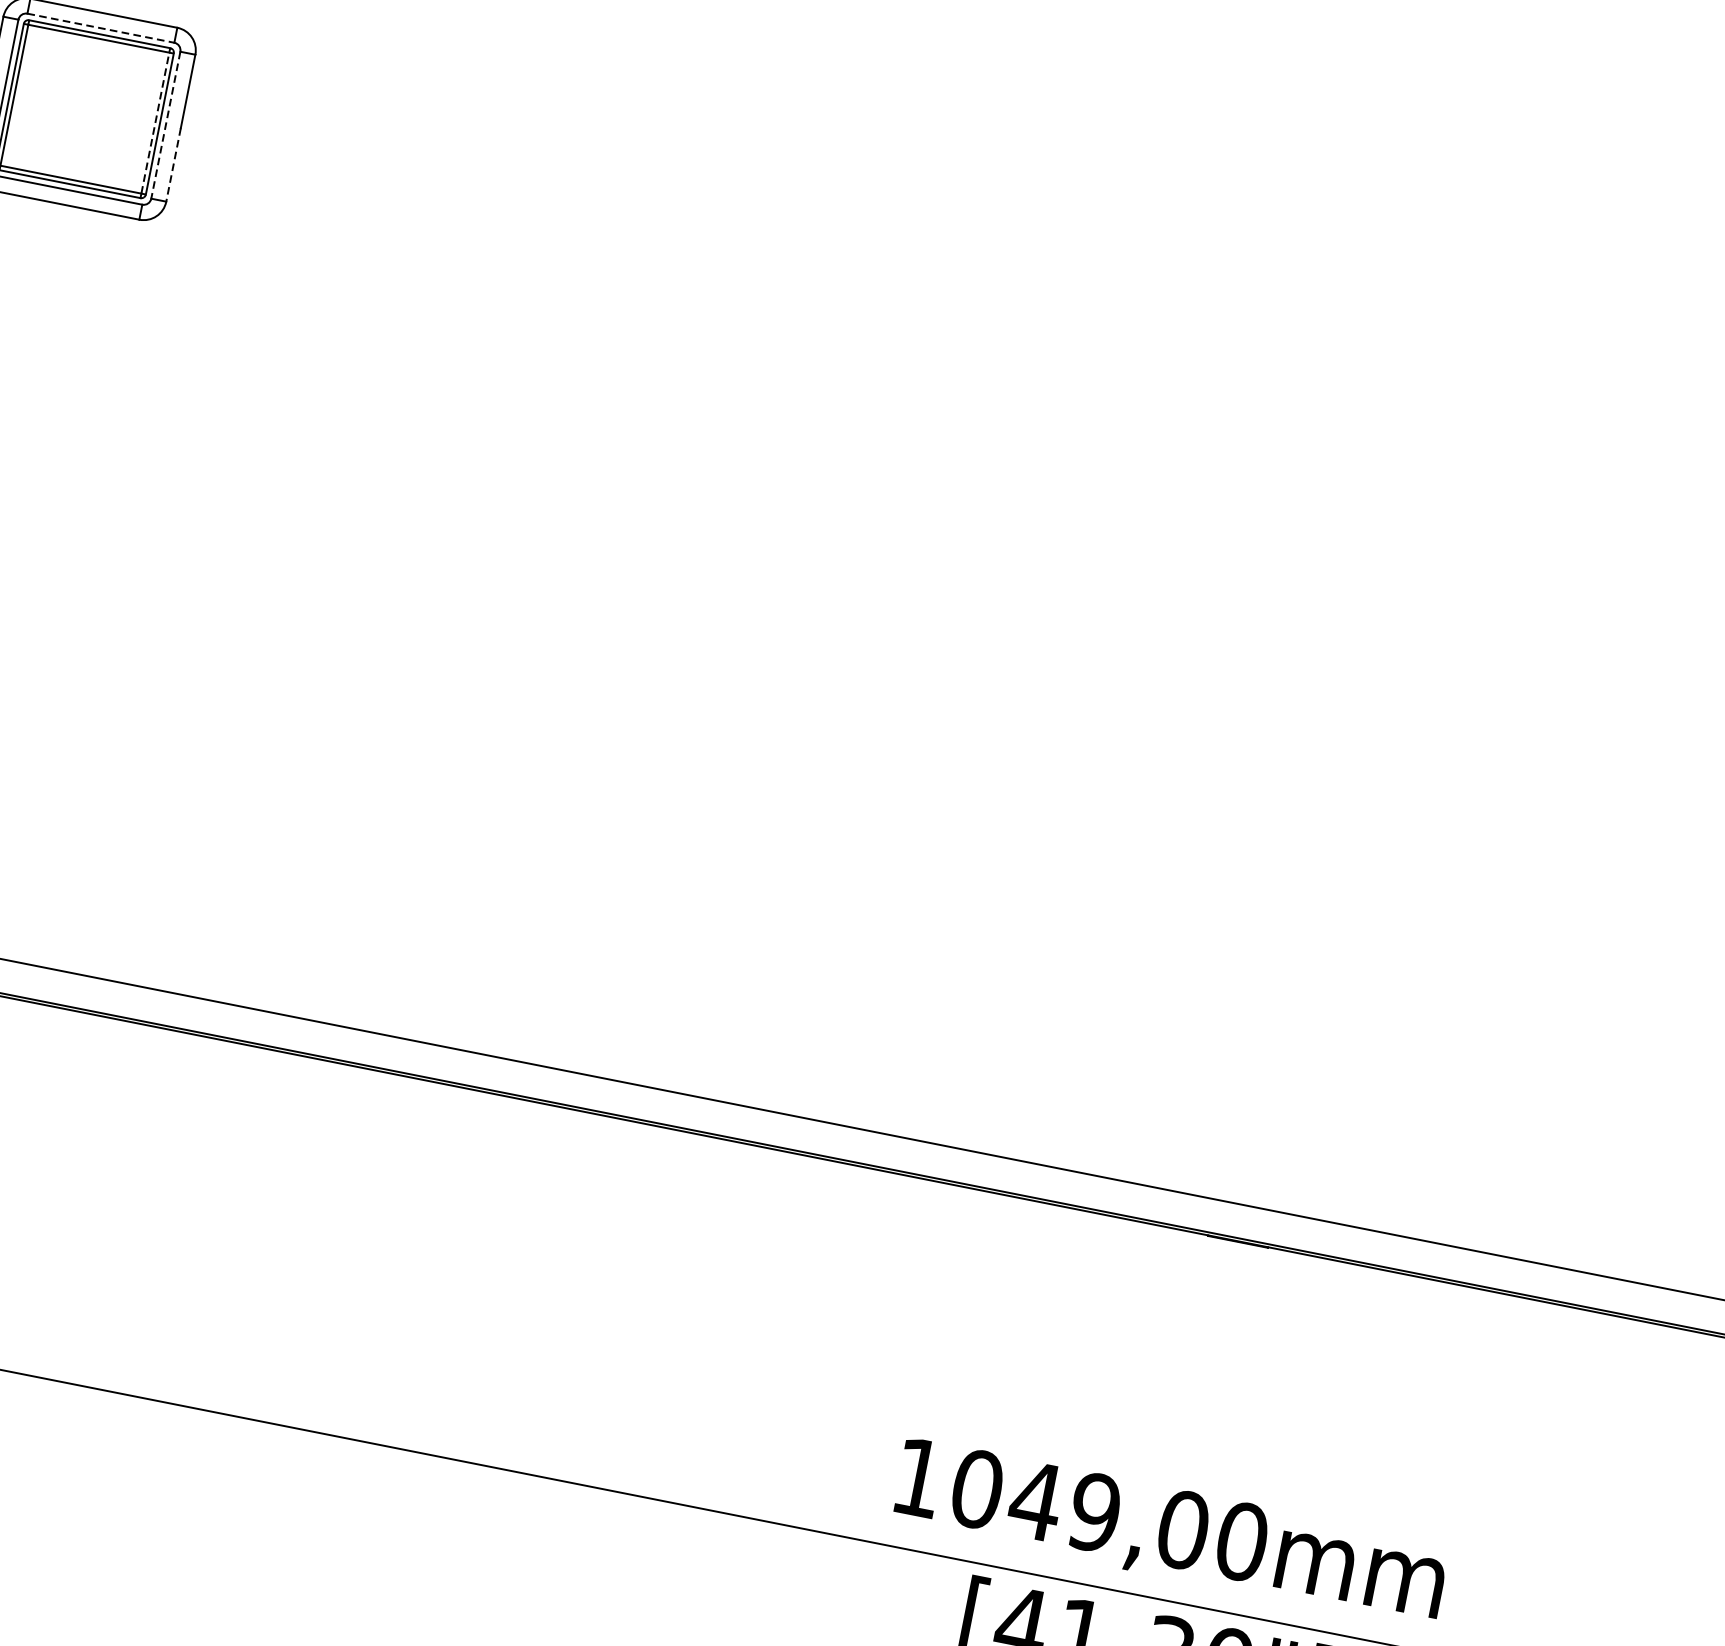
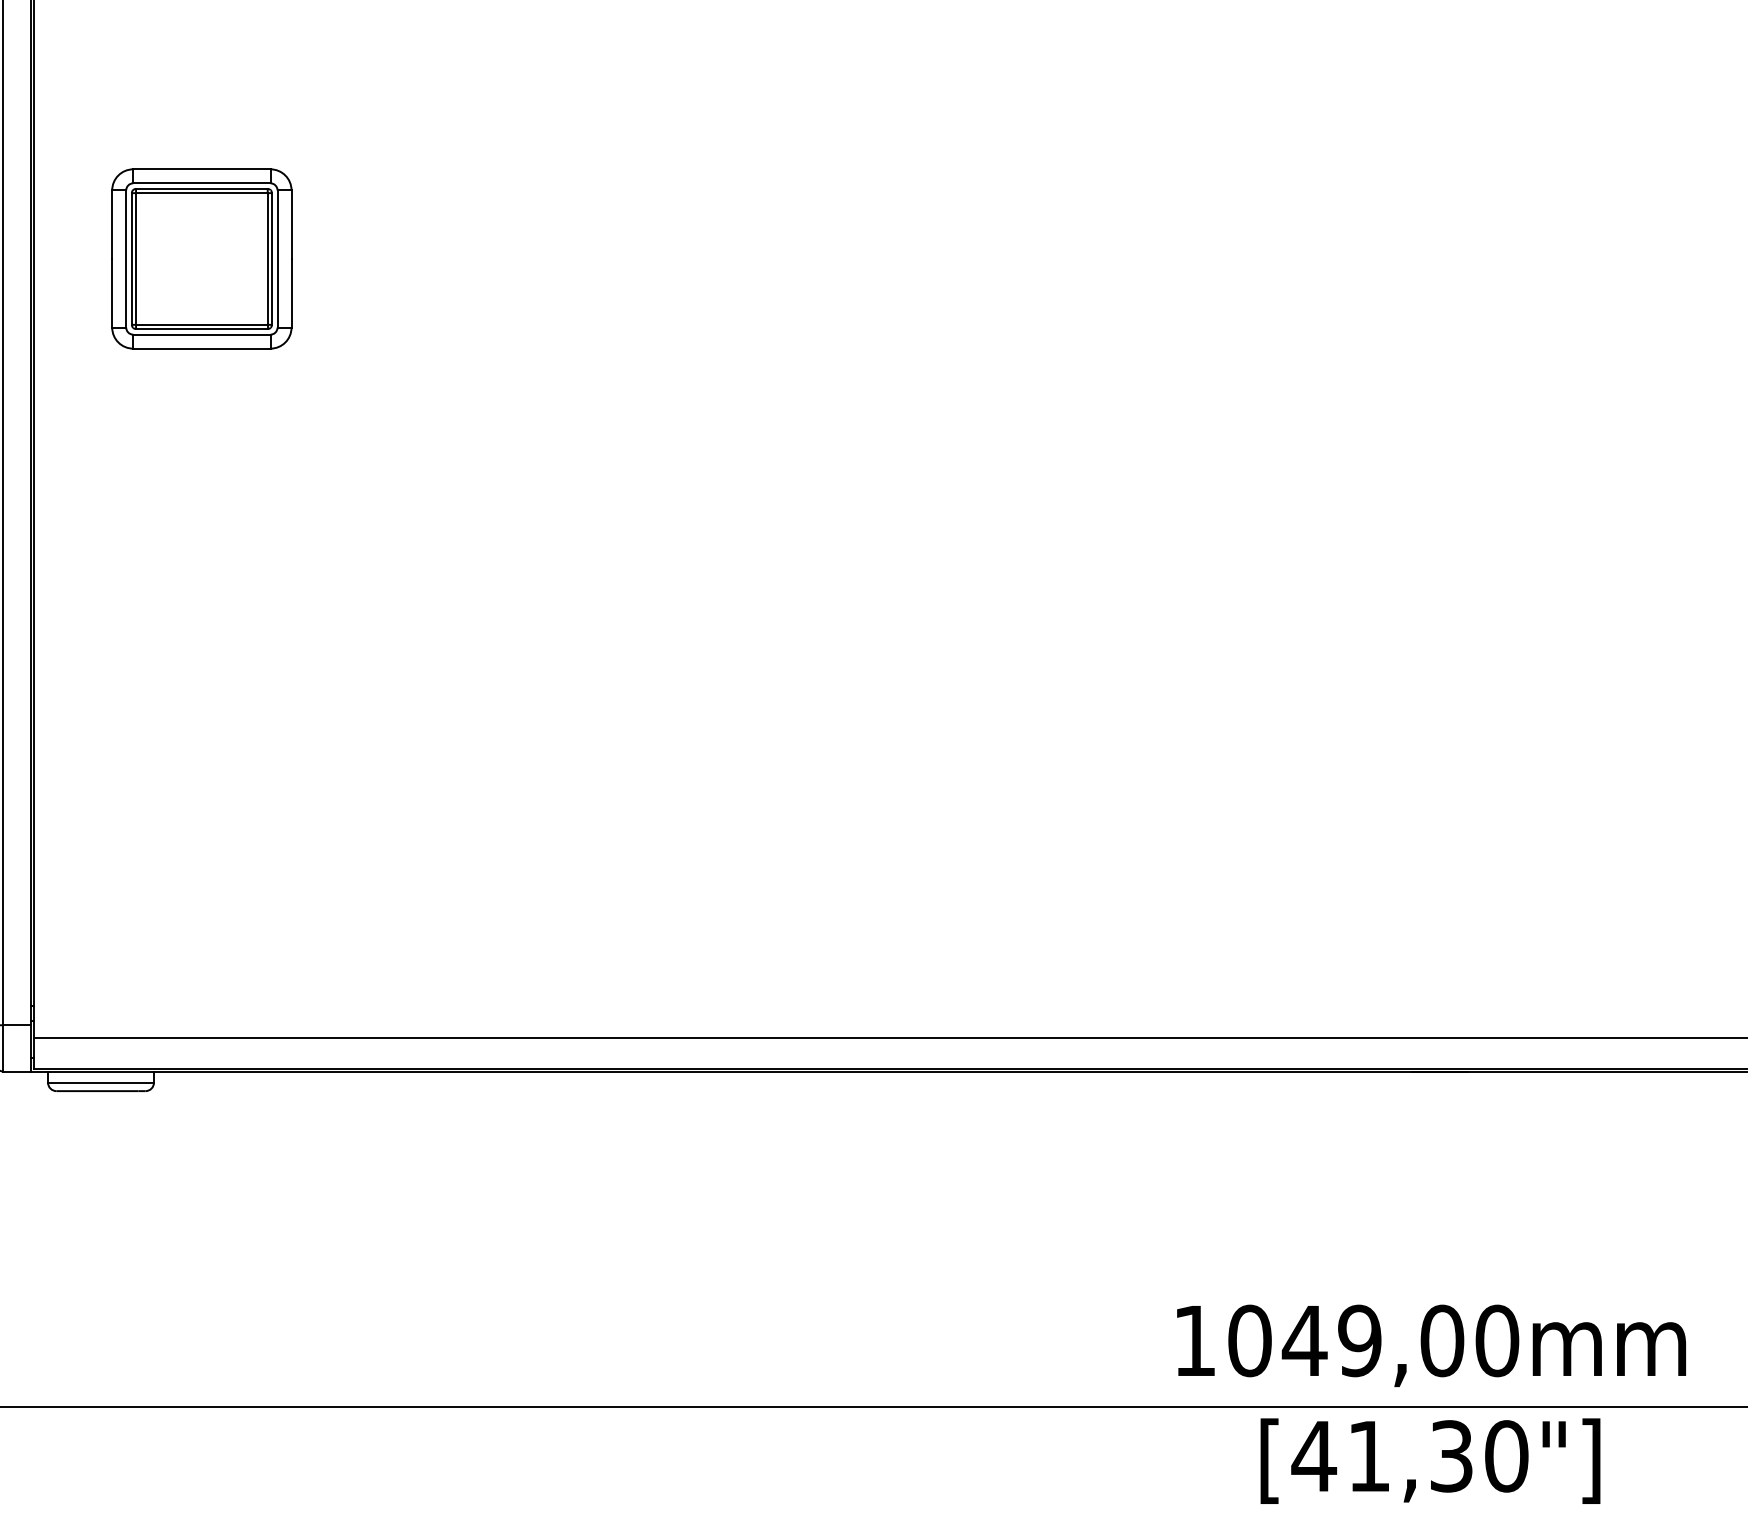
line: (100, 28) -> (201, 183), dashed -> solid
line: (154, 123) -> (267, 259), dashed -> solid
line: (165, 125) -> (277, 259), dashed -> solid
line: (173, 165) -> (291, 293), dashed -> solid

